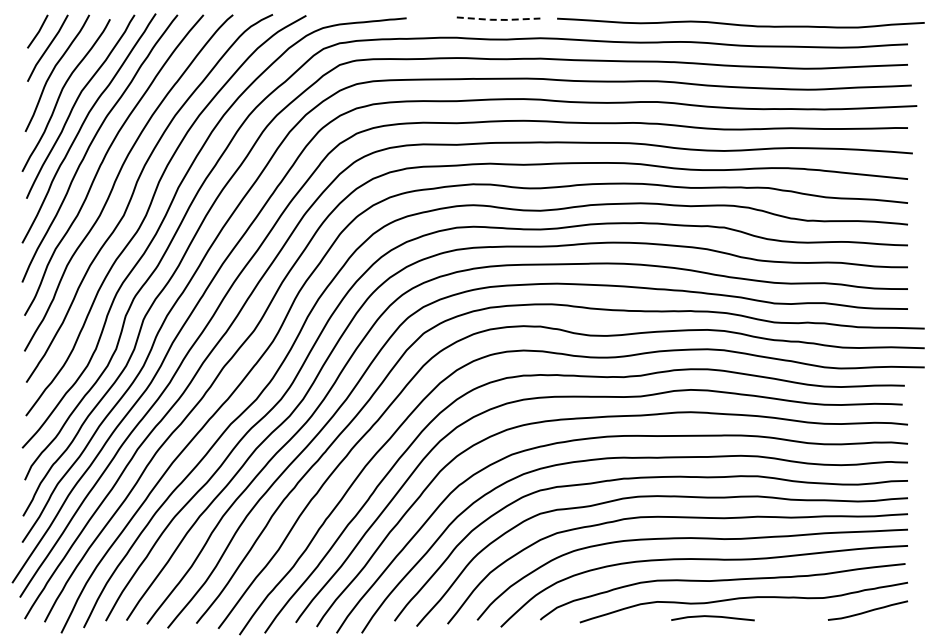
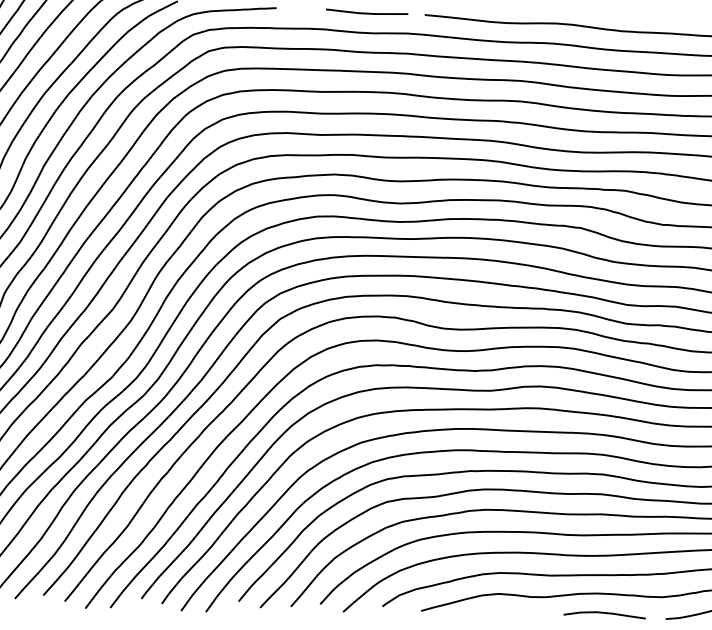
line: (499, 19) -> (367, 13), dashed -> solid
curve: (712, 617) -> (604, 613), moved

